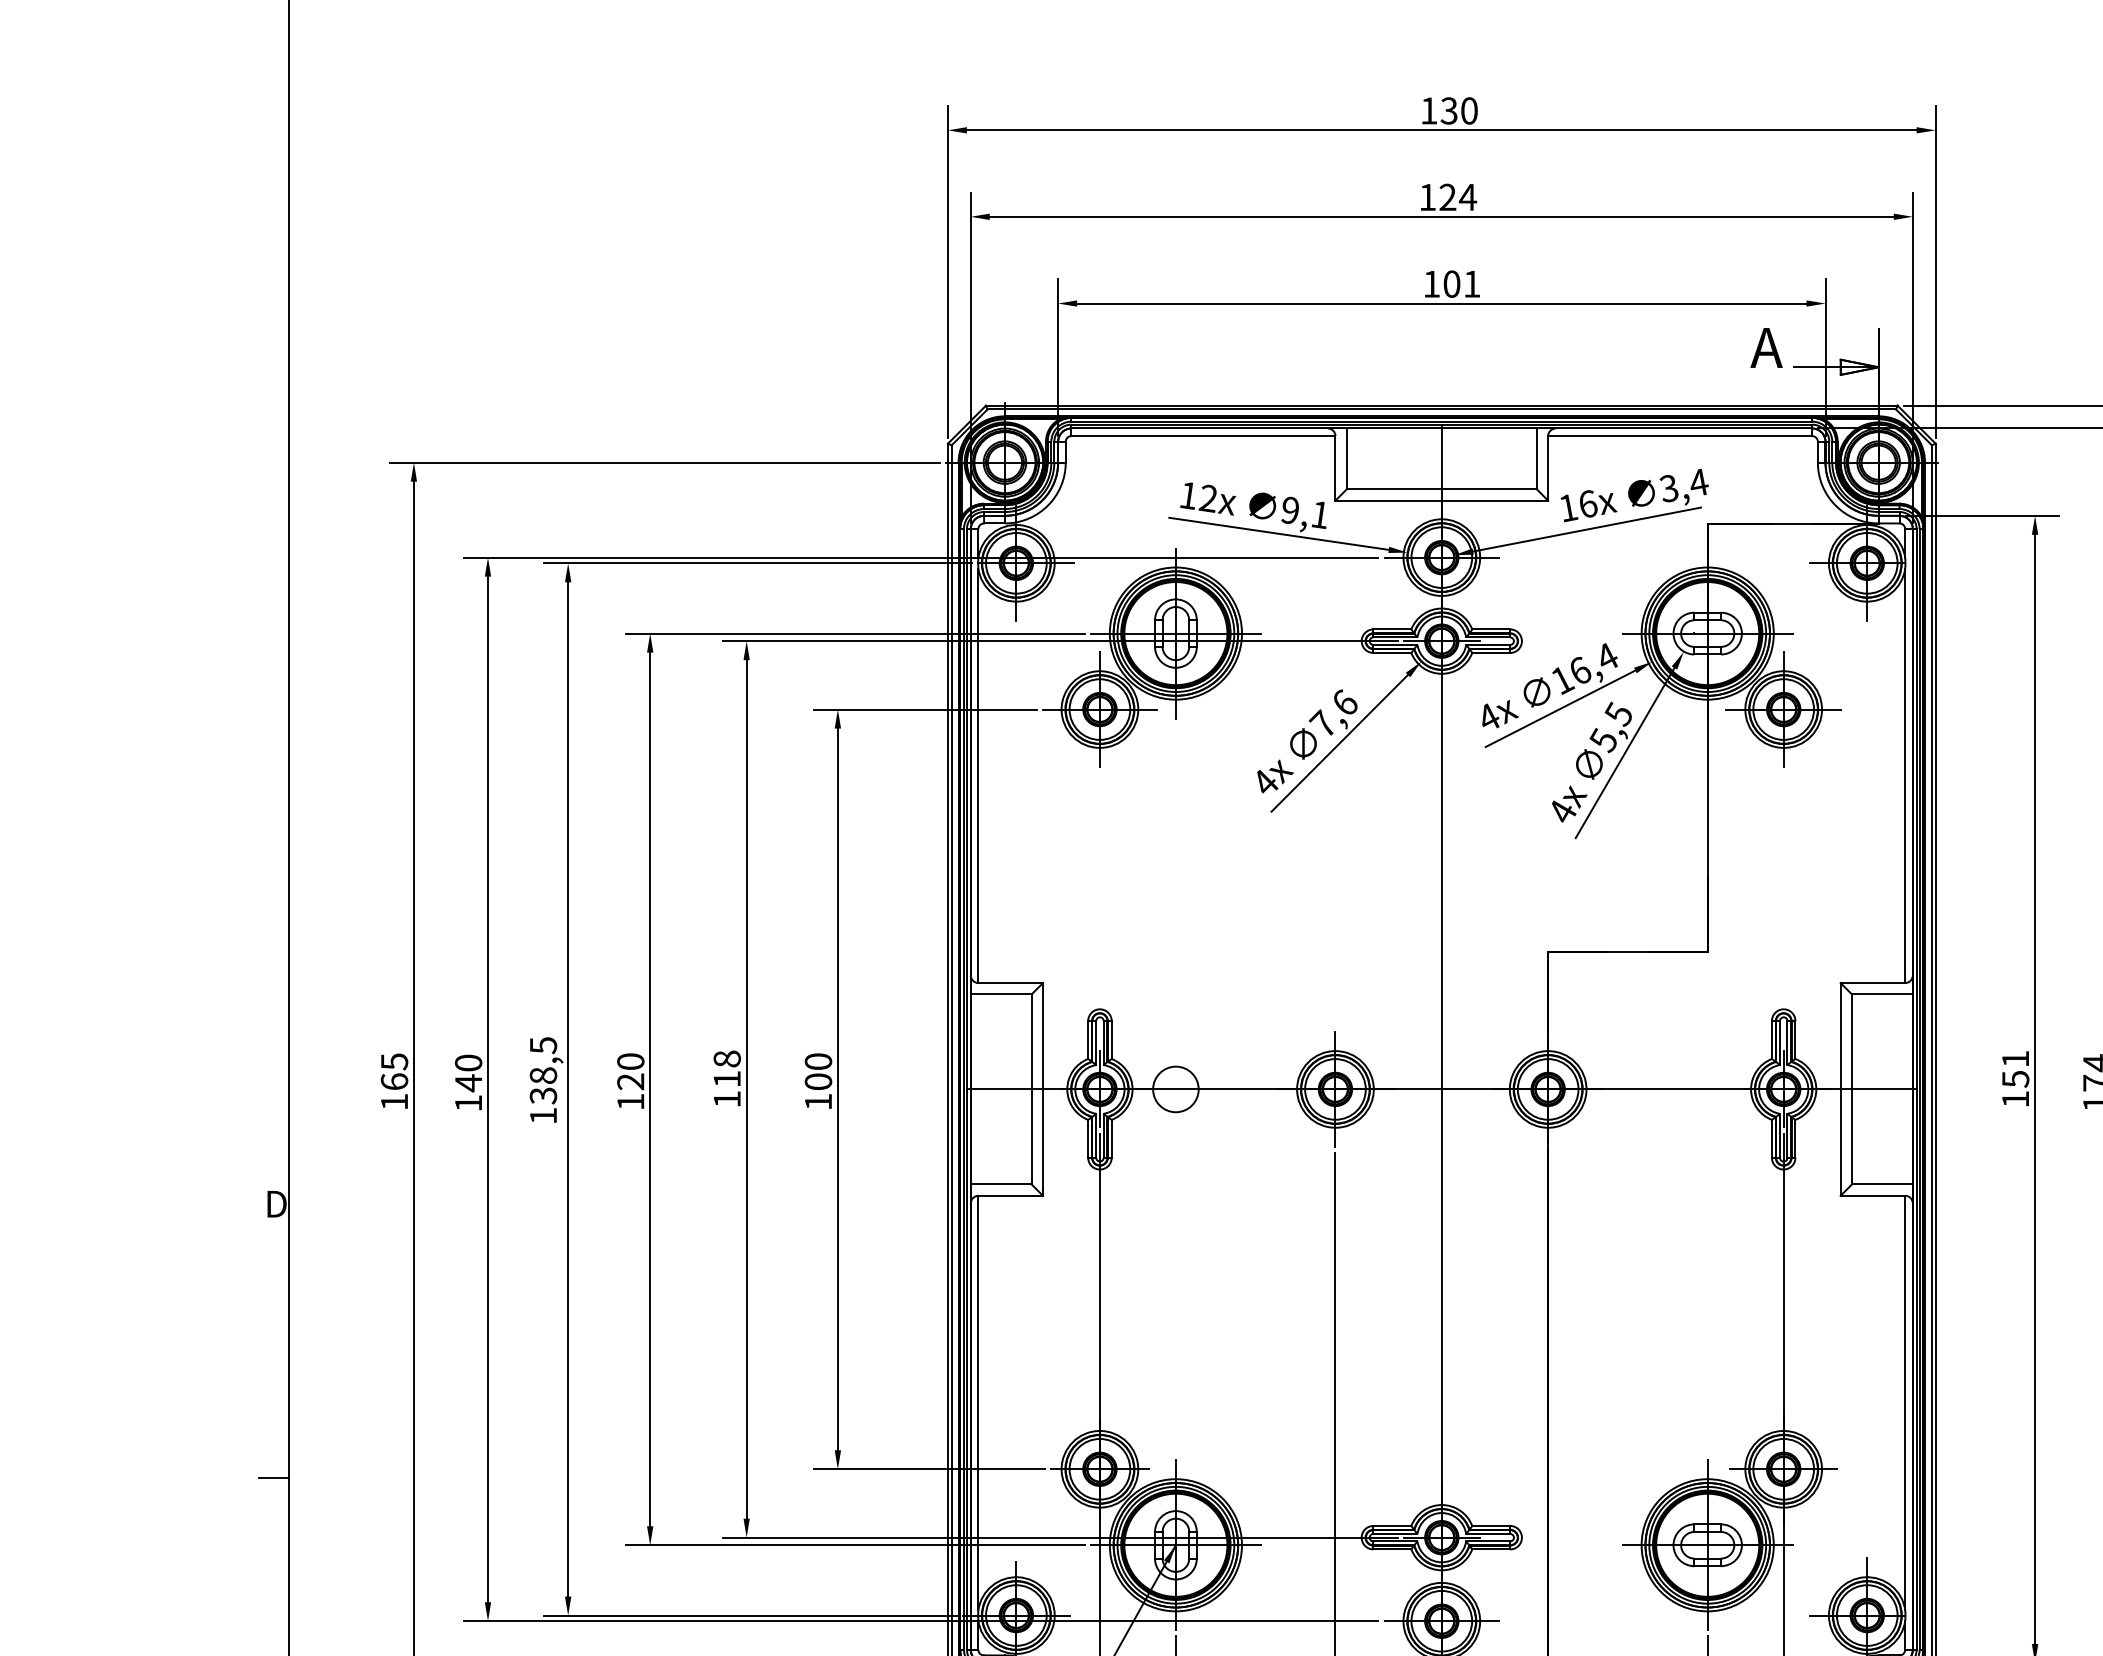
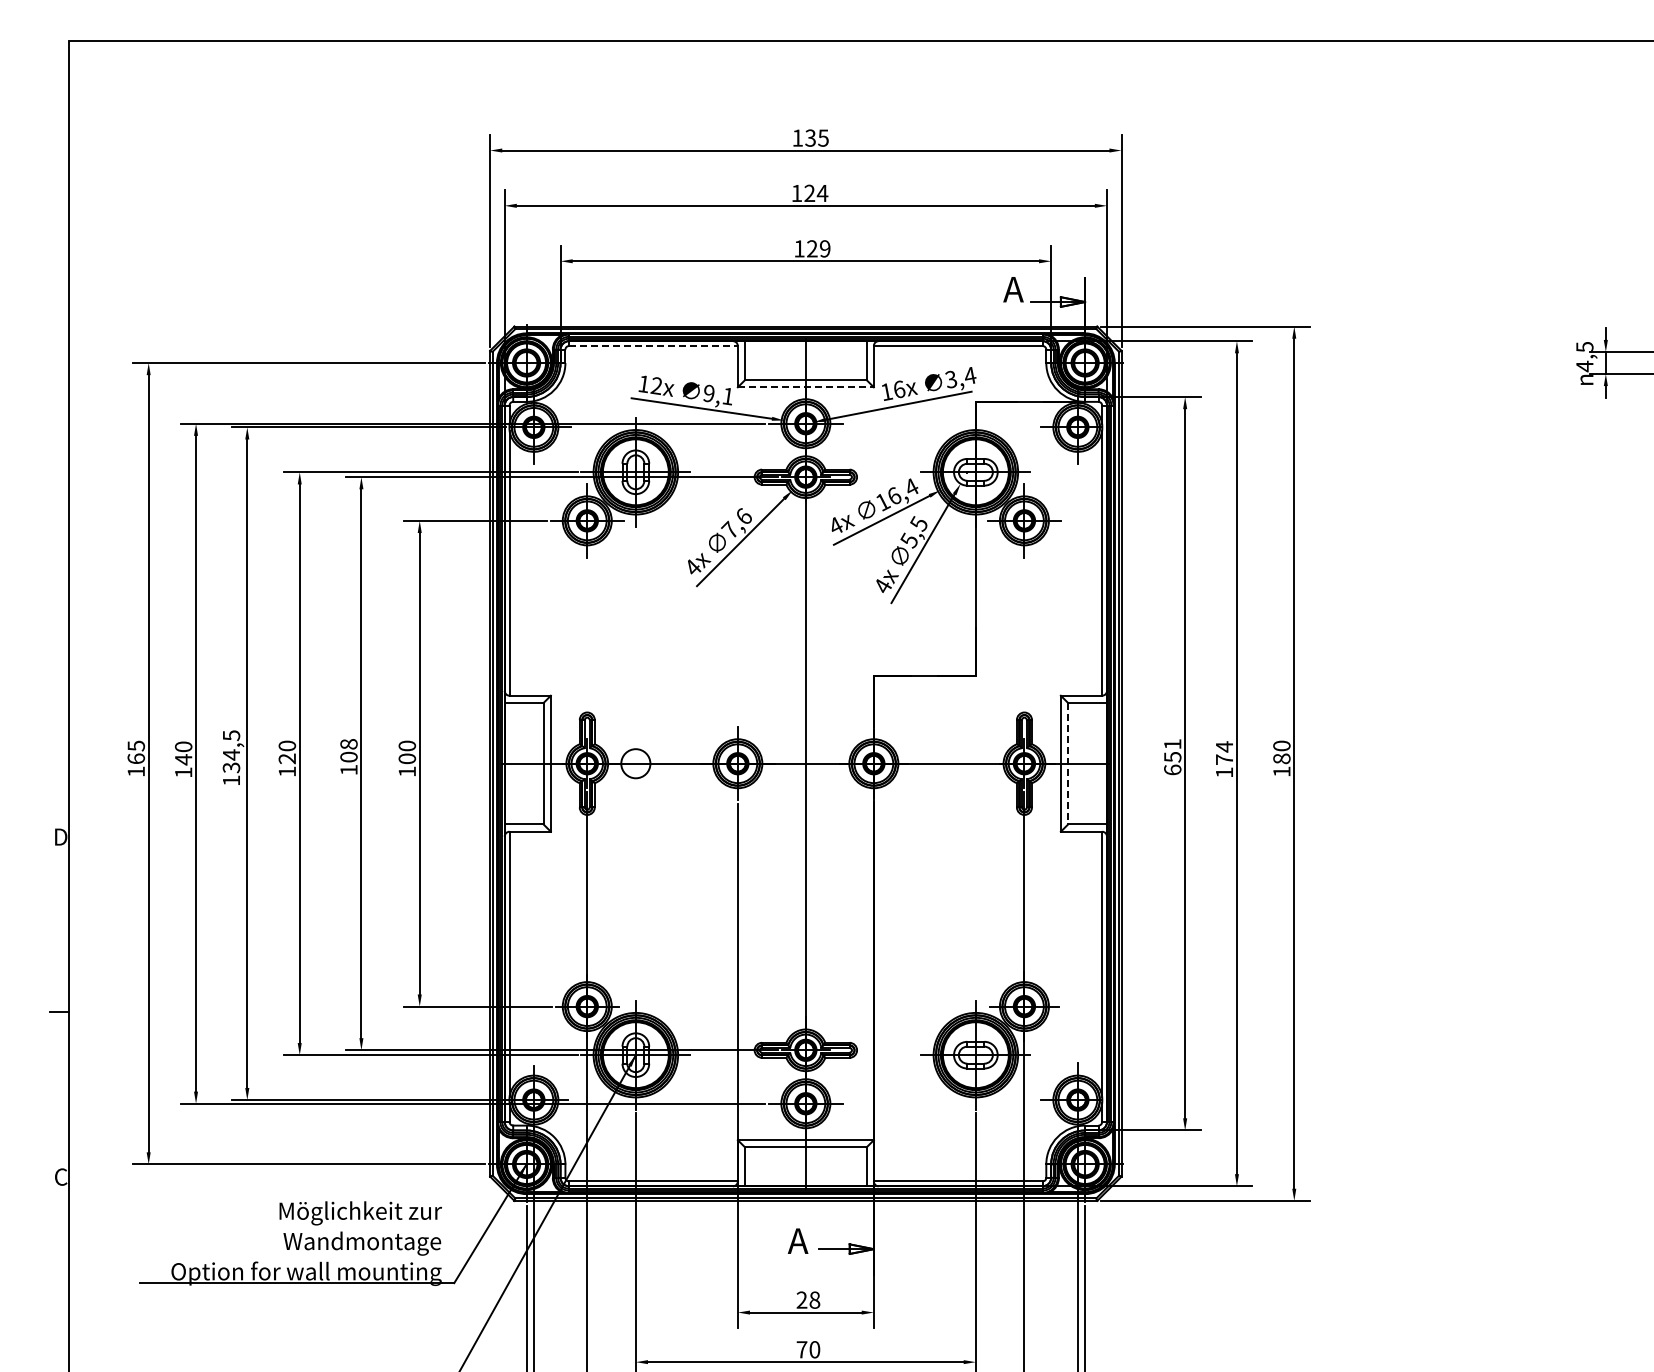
text: (1469, 109) -> (823, 137), 130 -> 135
text: (1461, 283) -> (818, 248), 101 -> 129
line: (1203, 436) -> (653, 346), solid -> dashed
line: (1442, 500) -> (806, 387), solid -> dashed
text: (543, 1074) -> (231, 754), 138,5 -> 134,5
text: (726, 1078) -> (348, 756), 118 -> 108
line: (1852, 1089) -> (1068, 763), solid -> dashed
text: (2015, 1098) -> (1172, 769), 151 -> 651

